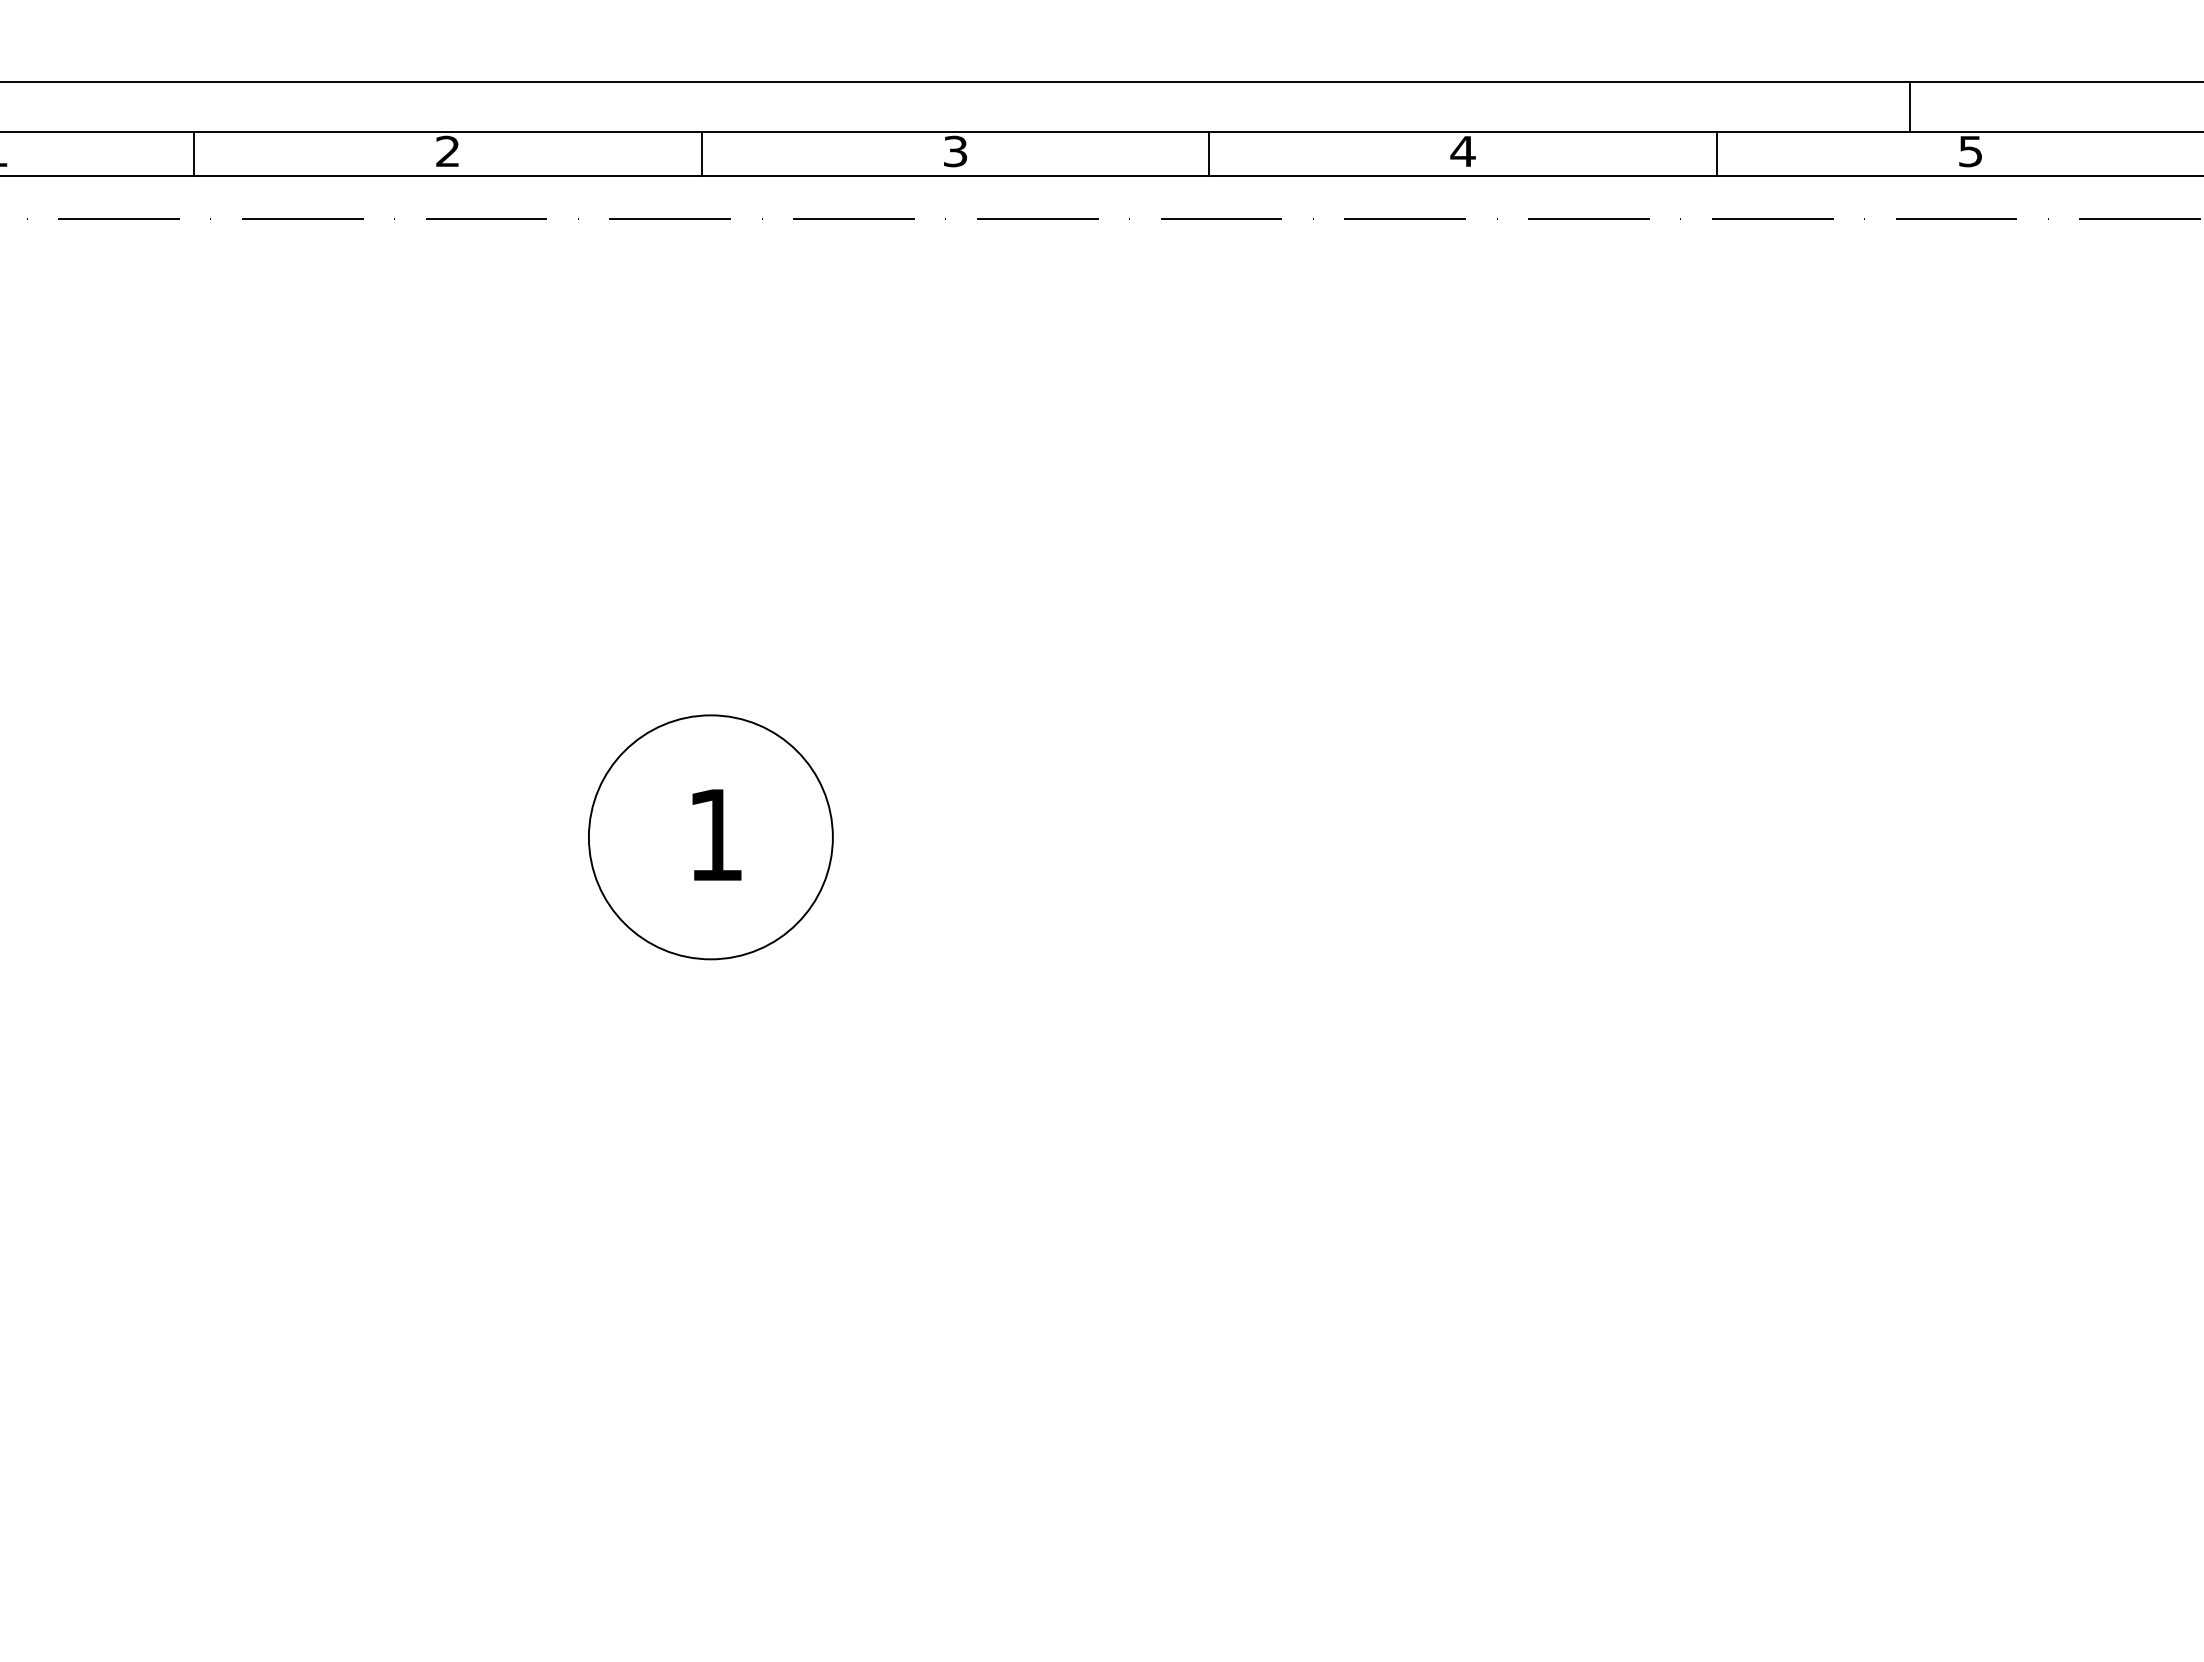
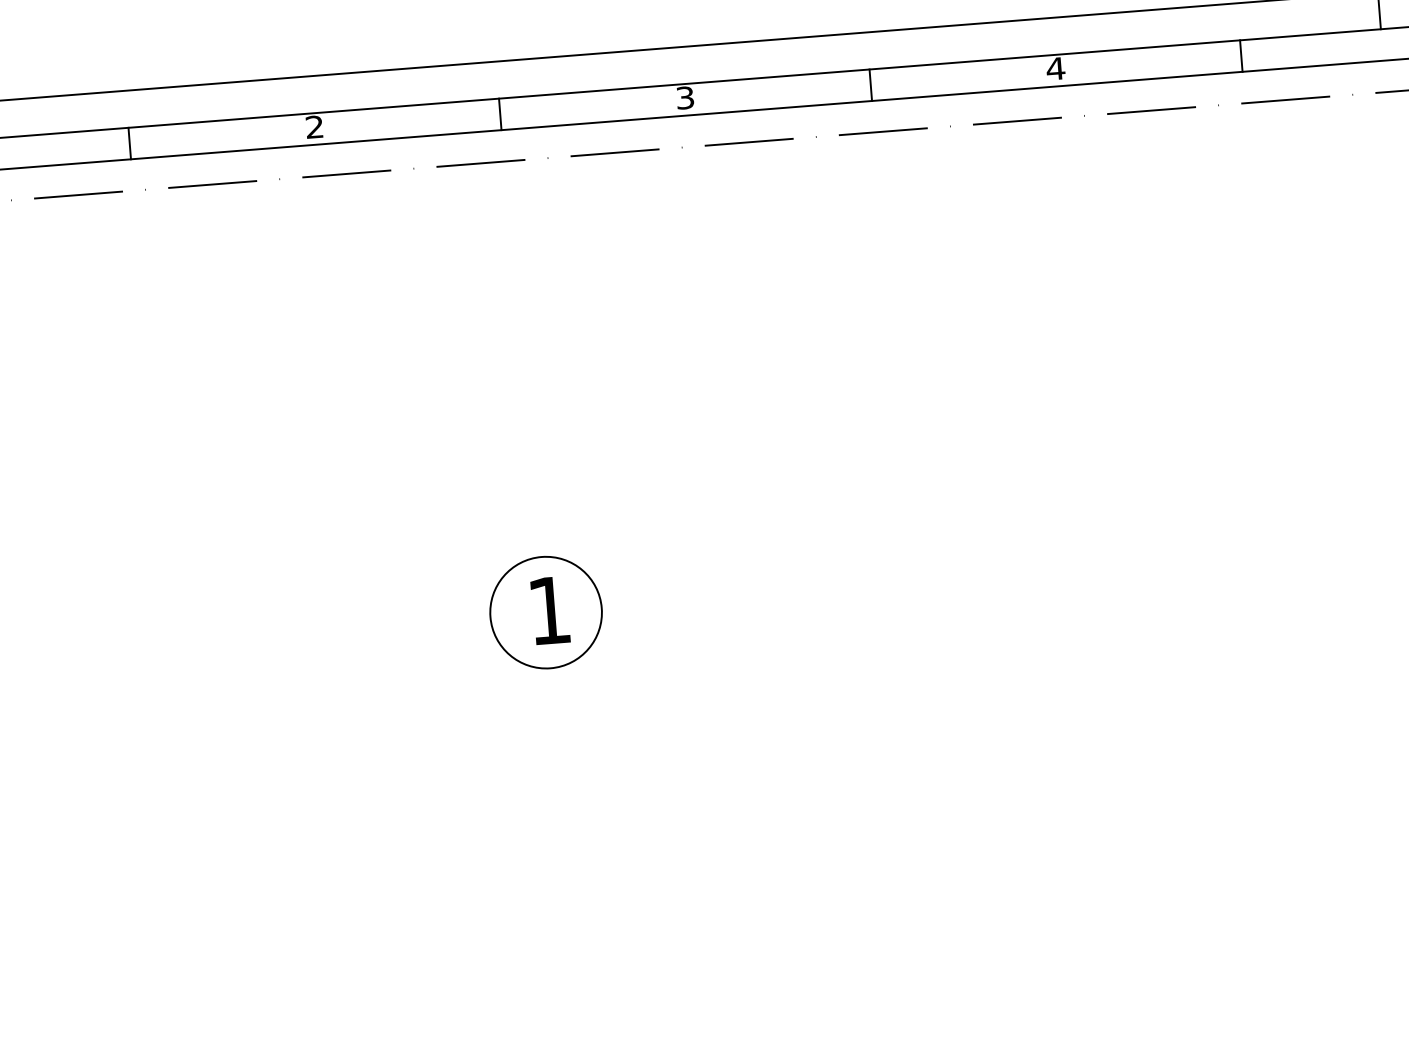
circle: (710, 837) -> (545, 612), size x0.62

